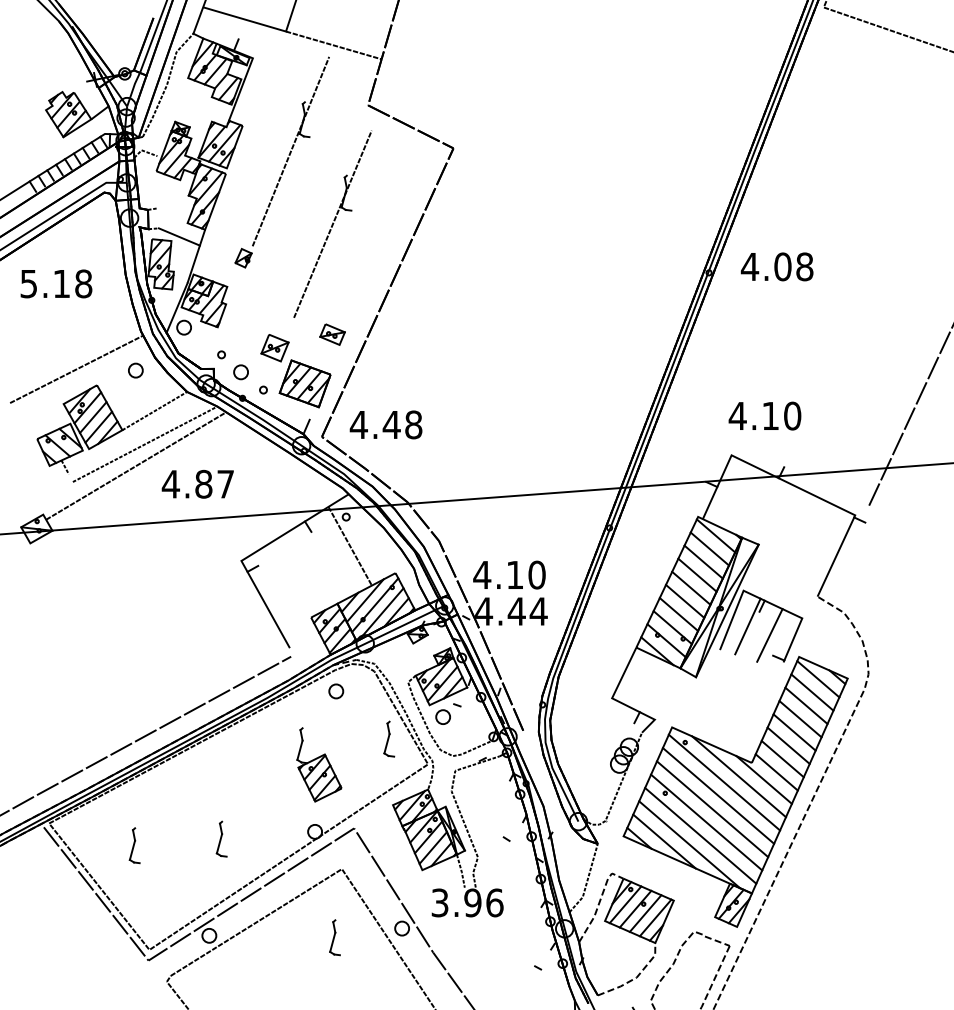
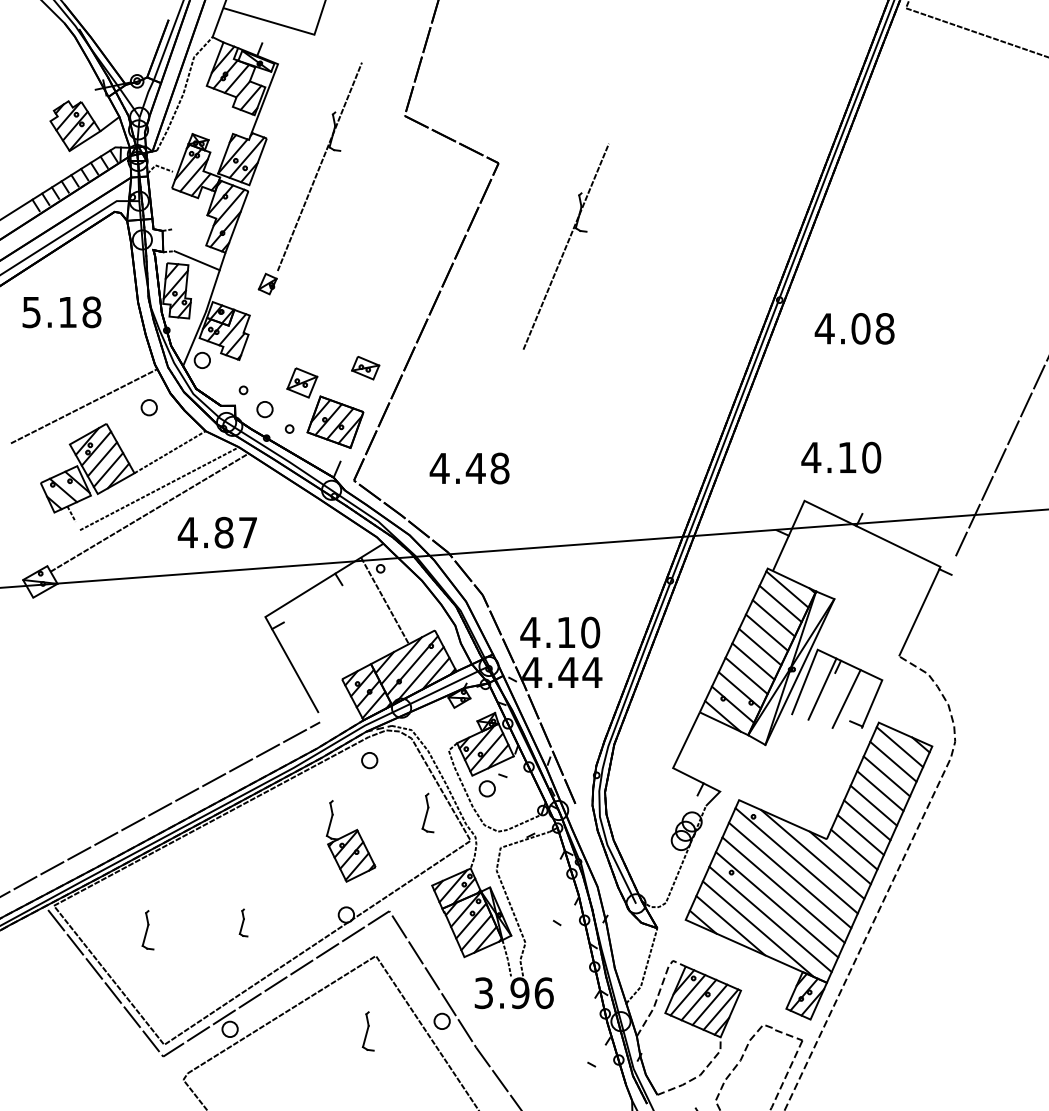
line: (333, 45) -> (366, 50), removed
part: (332, 223) -> (565, 245), moved
text: (776, 266) -> (853, 328), moved
text: (385, 424) -> (468, 468), moved
part: (221, 838) -> (243, 922), size x0.7

